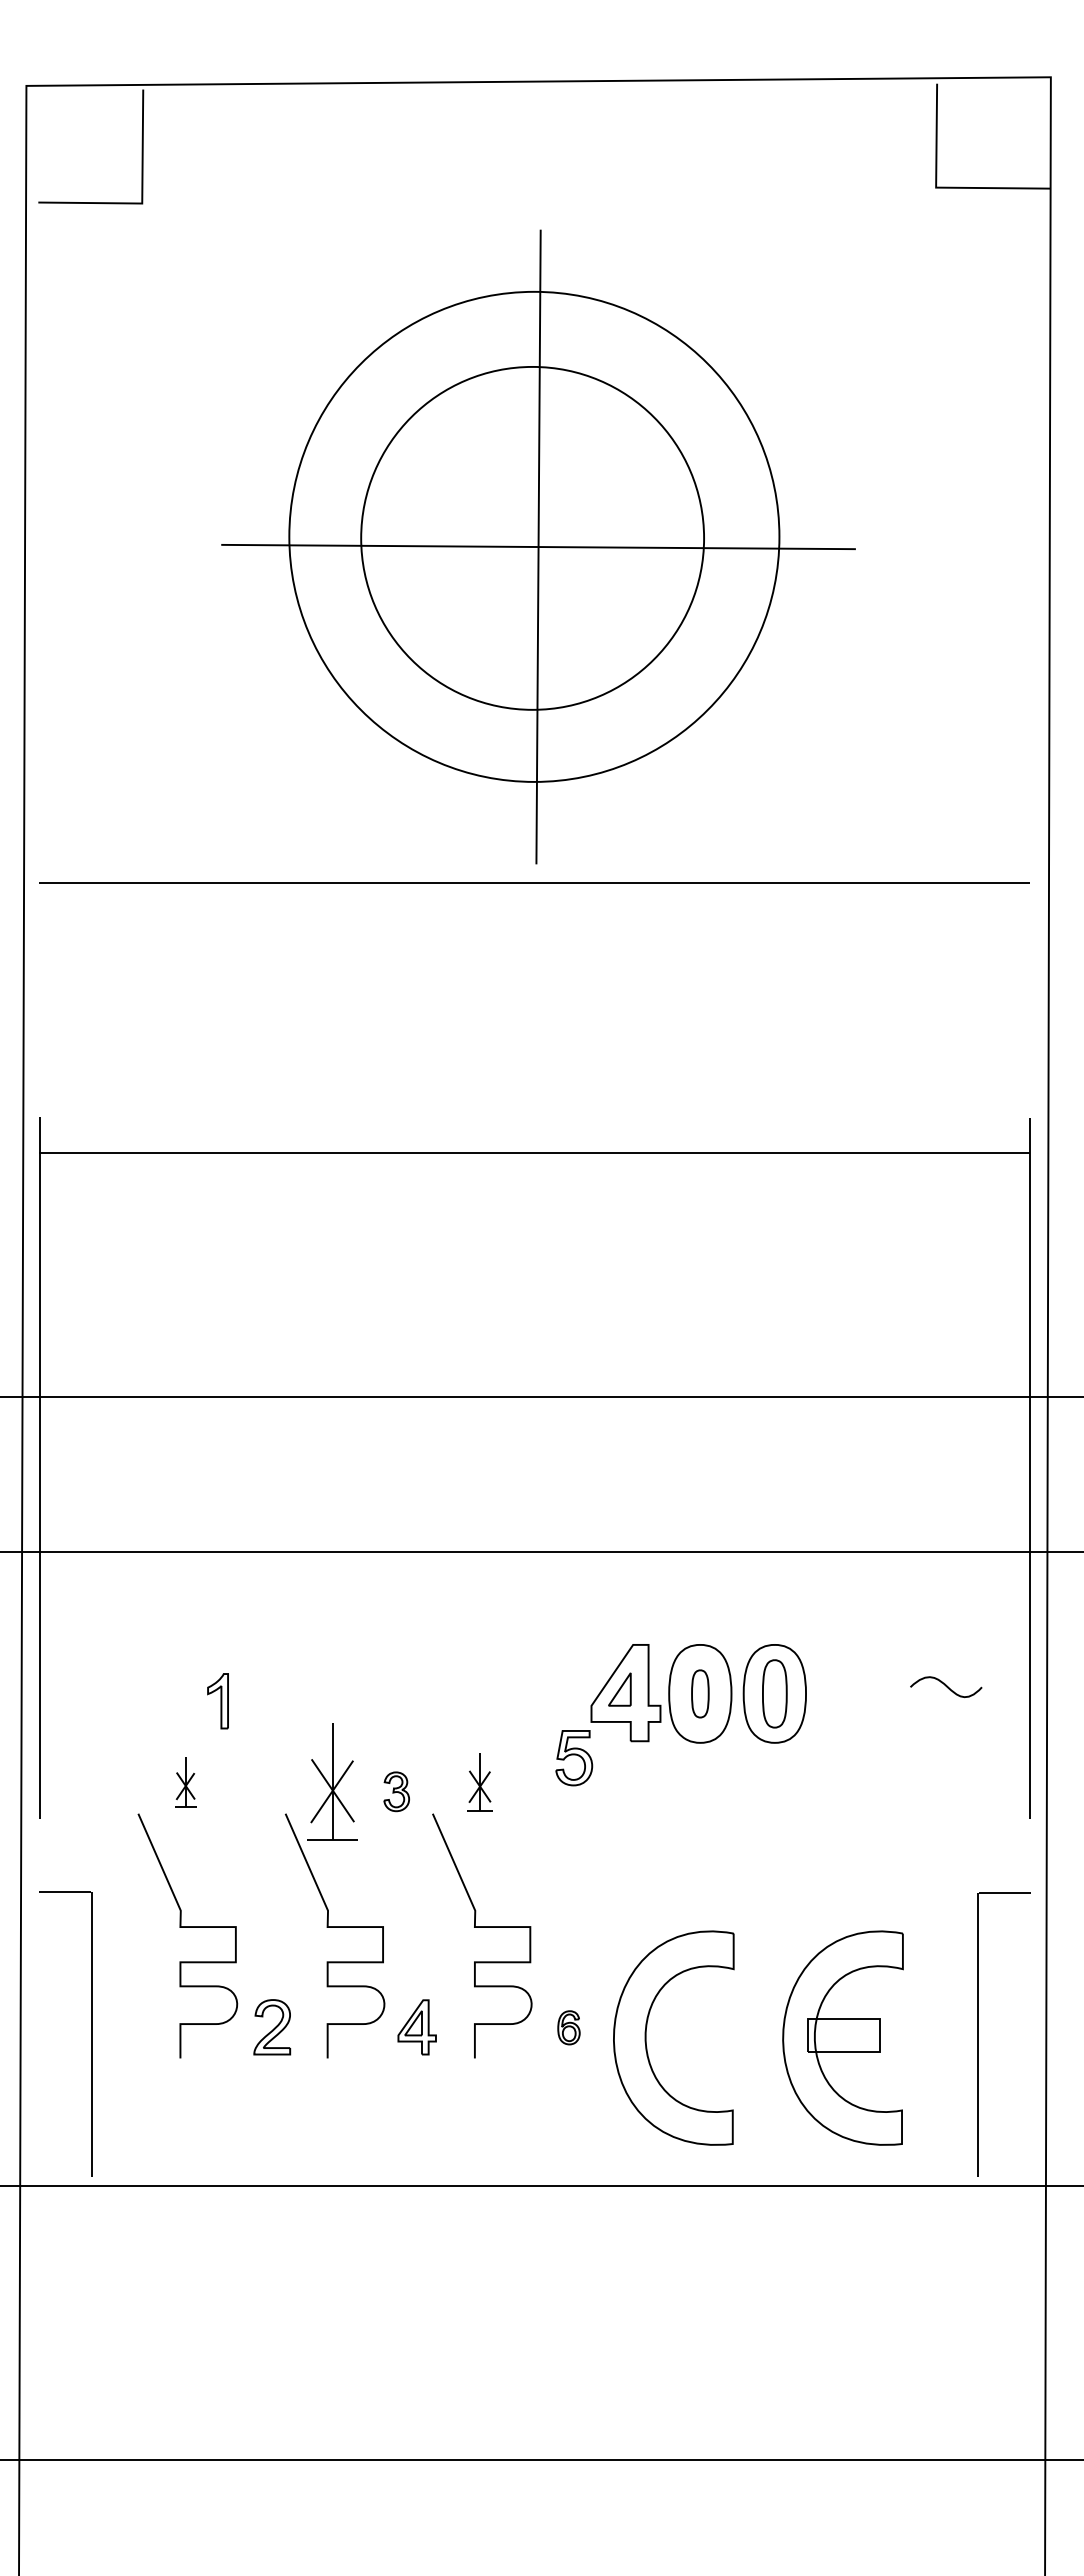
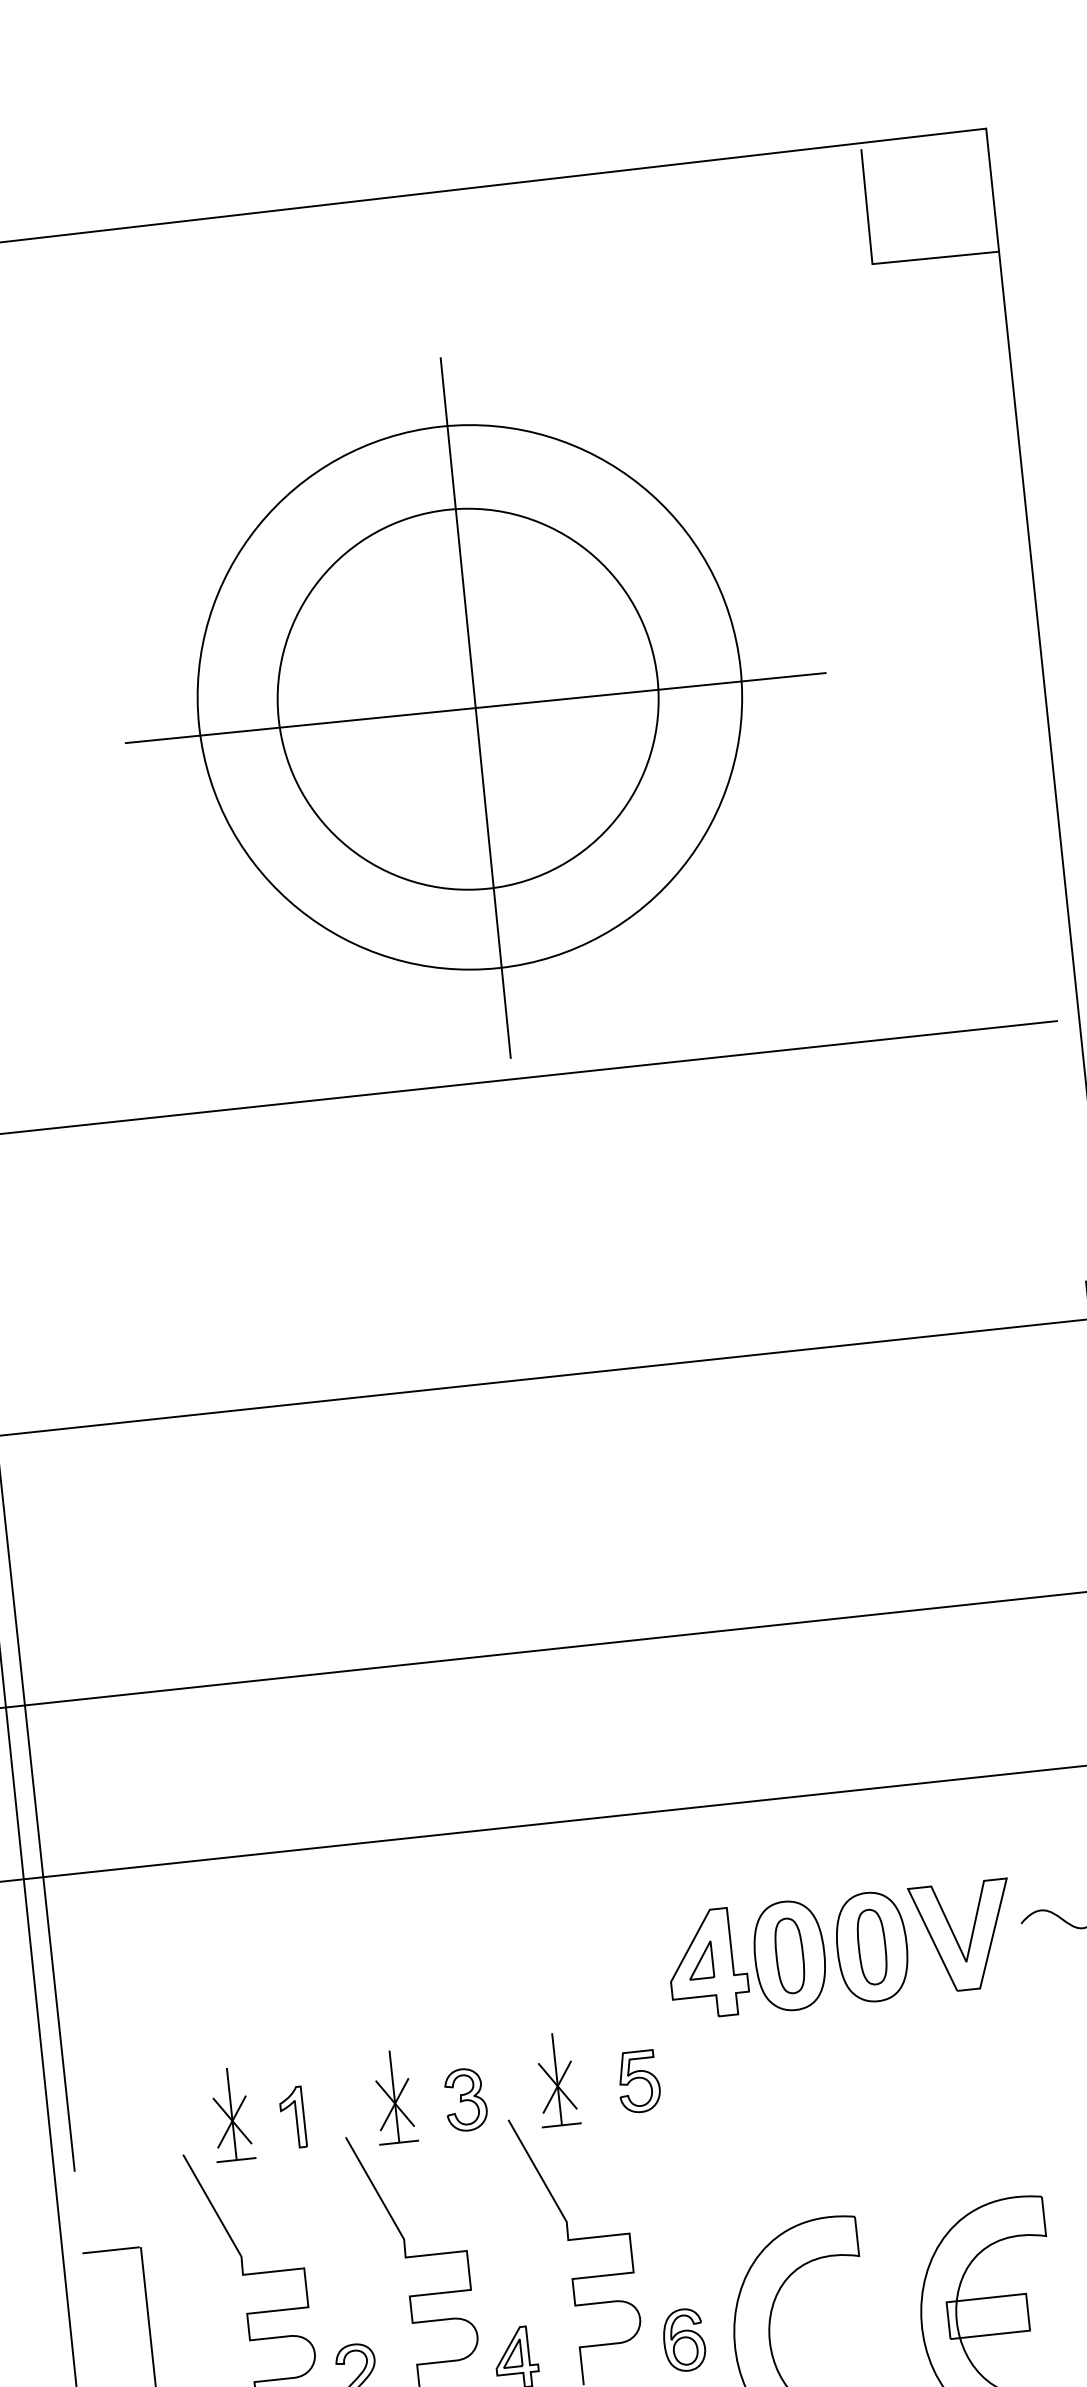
part: (700, 1693) -> (789, 1955), size x1.43
part: (856, 1693) -> (962, 1937), added
part: (217, 1701) -> (292, 2118), moved
part: (574, 1758) -> (639, 2082), moved
part: (185, 1782) -> (231, 2114), size x1.67
part: (332, 1782) -> (393, 2097), size x0.71
part: (479, 1782) -> (556, 2079), size x1.43
part: (396, 1791) -> (465, 2099), size x1.43
part: (568, 2027) -> (683, 2340), size x1.67

